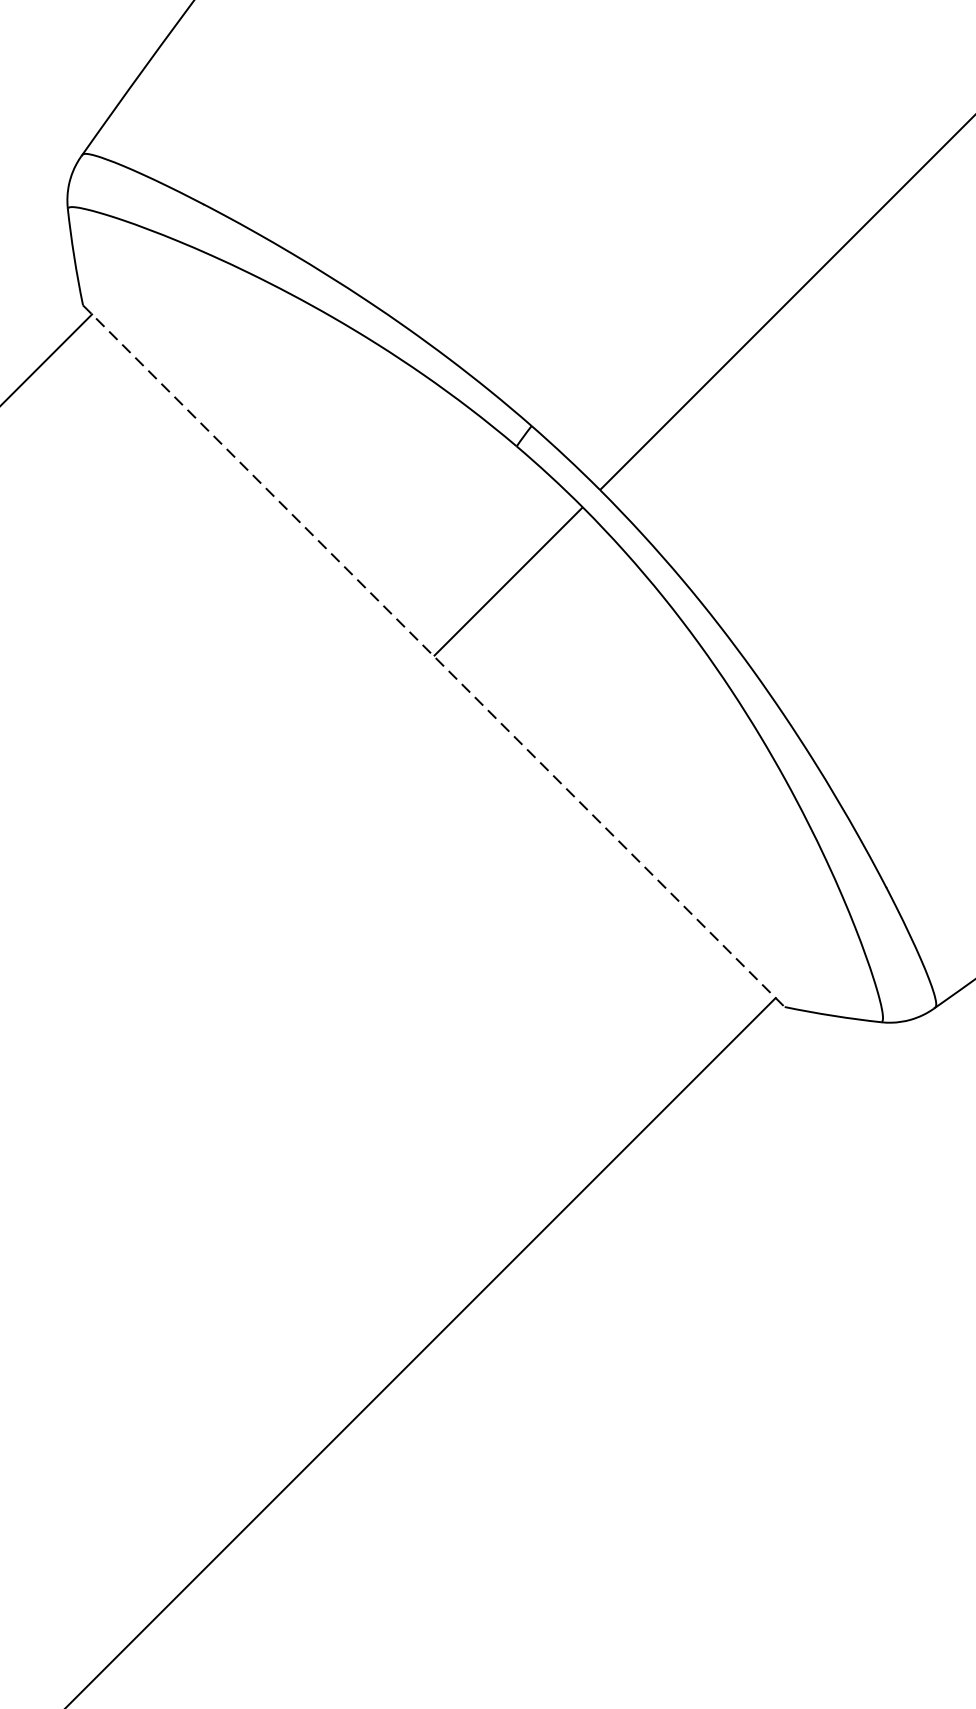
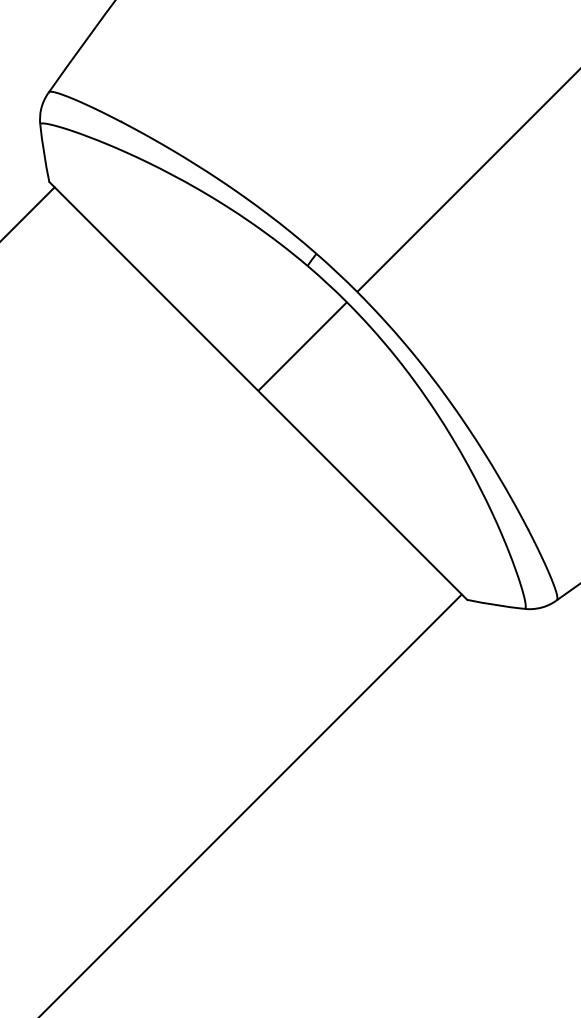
line: (434, 657) -> (258, 391), dashed -> solid

